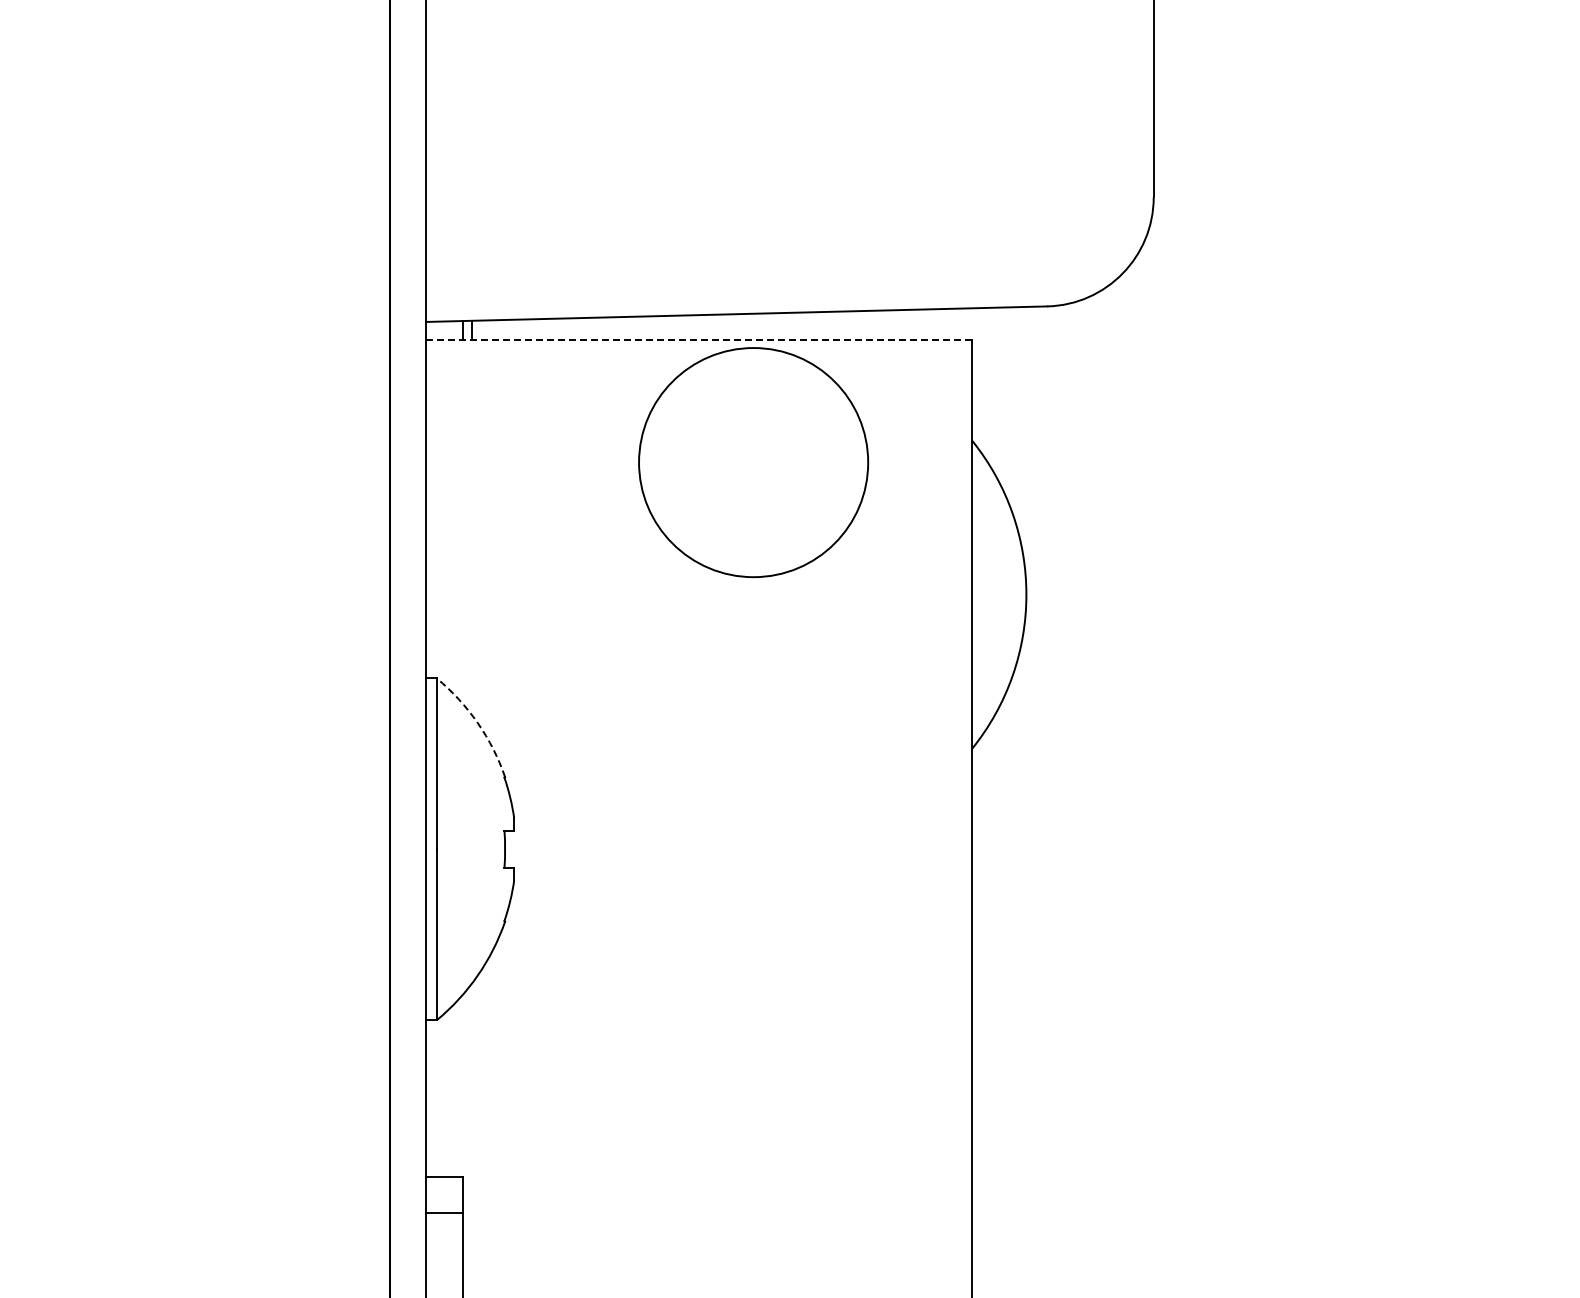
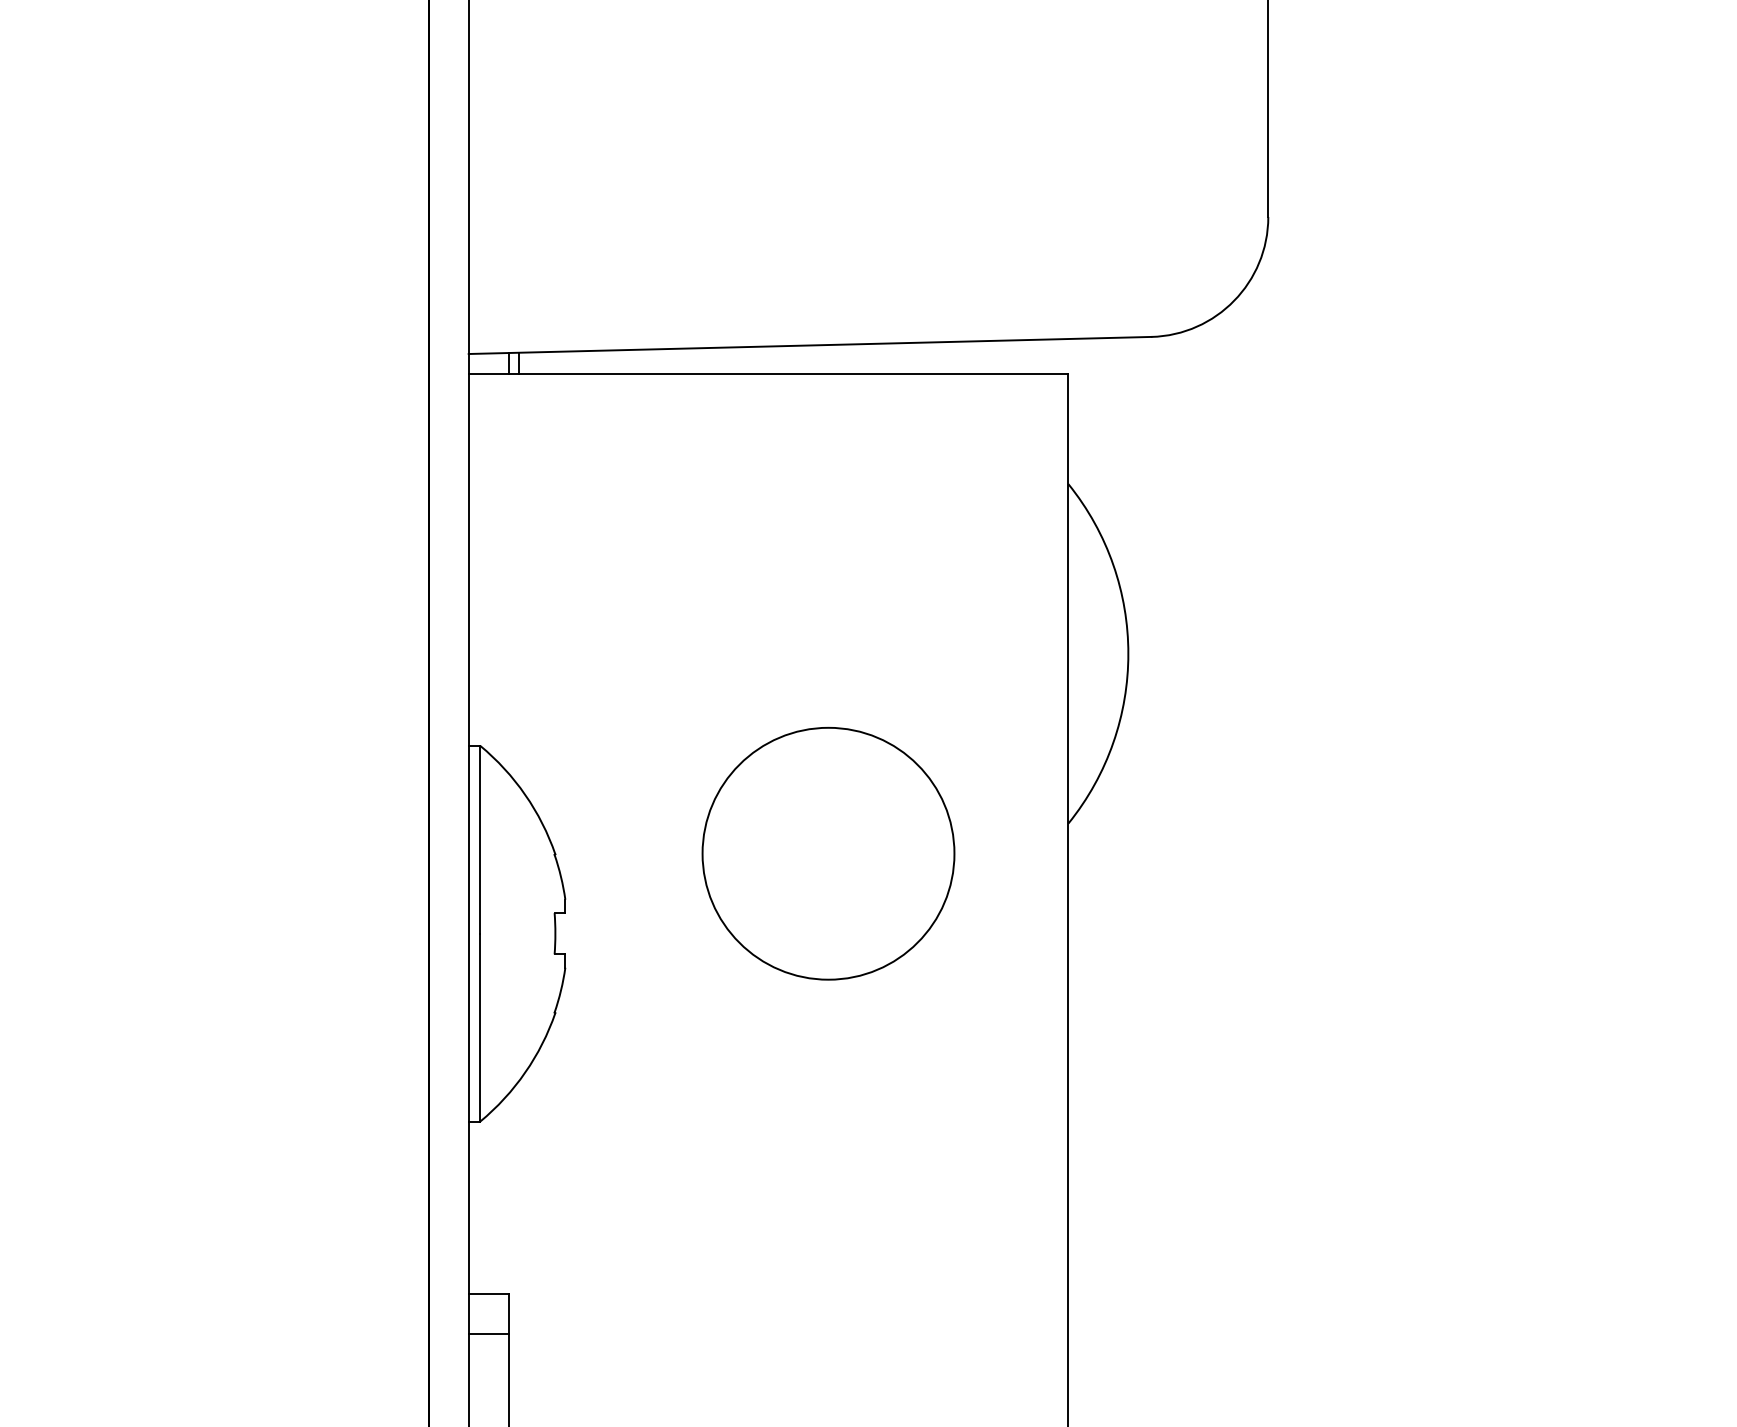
line: (699, 340) -> (769, 374), dashed -> solid
circle: (753, 462) -> (828, 853), moved
arc: (477, 723) -> (525, 795), dashed -> solid

